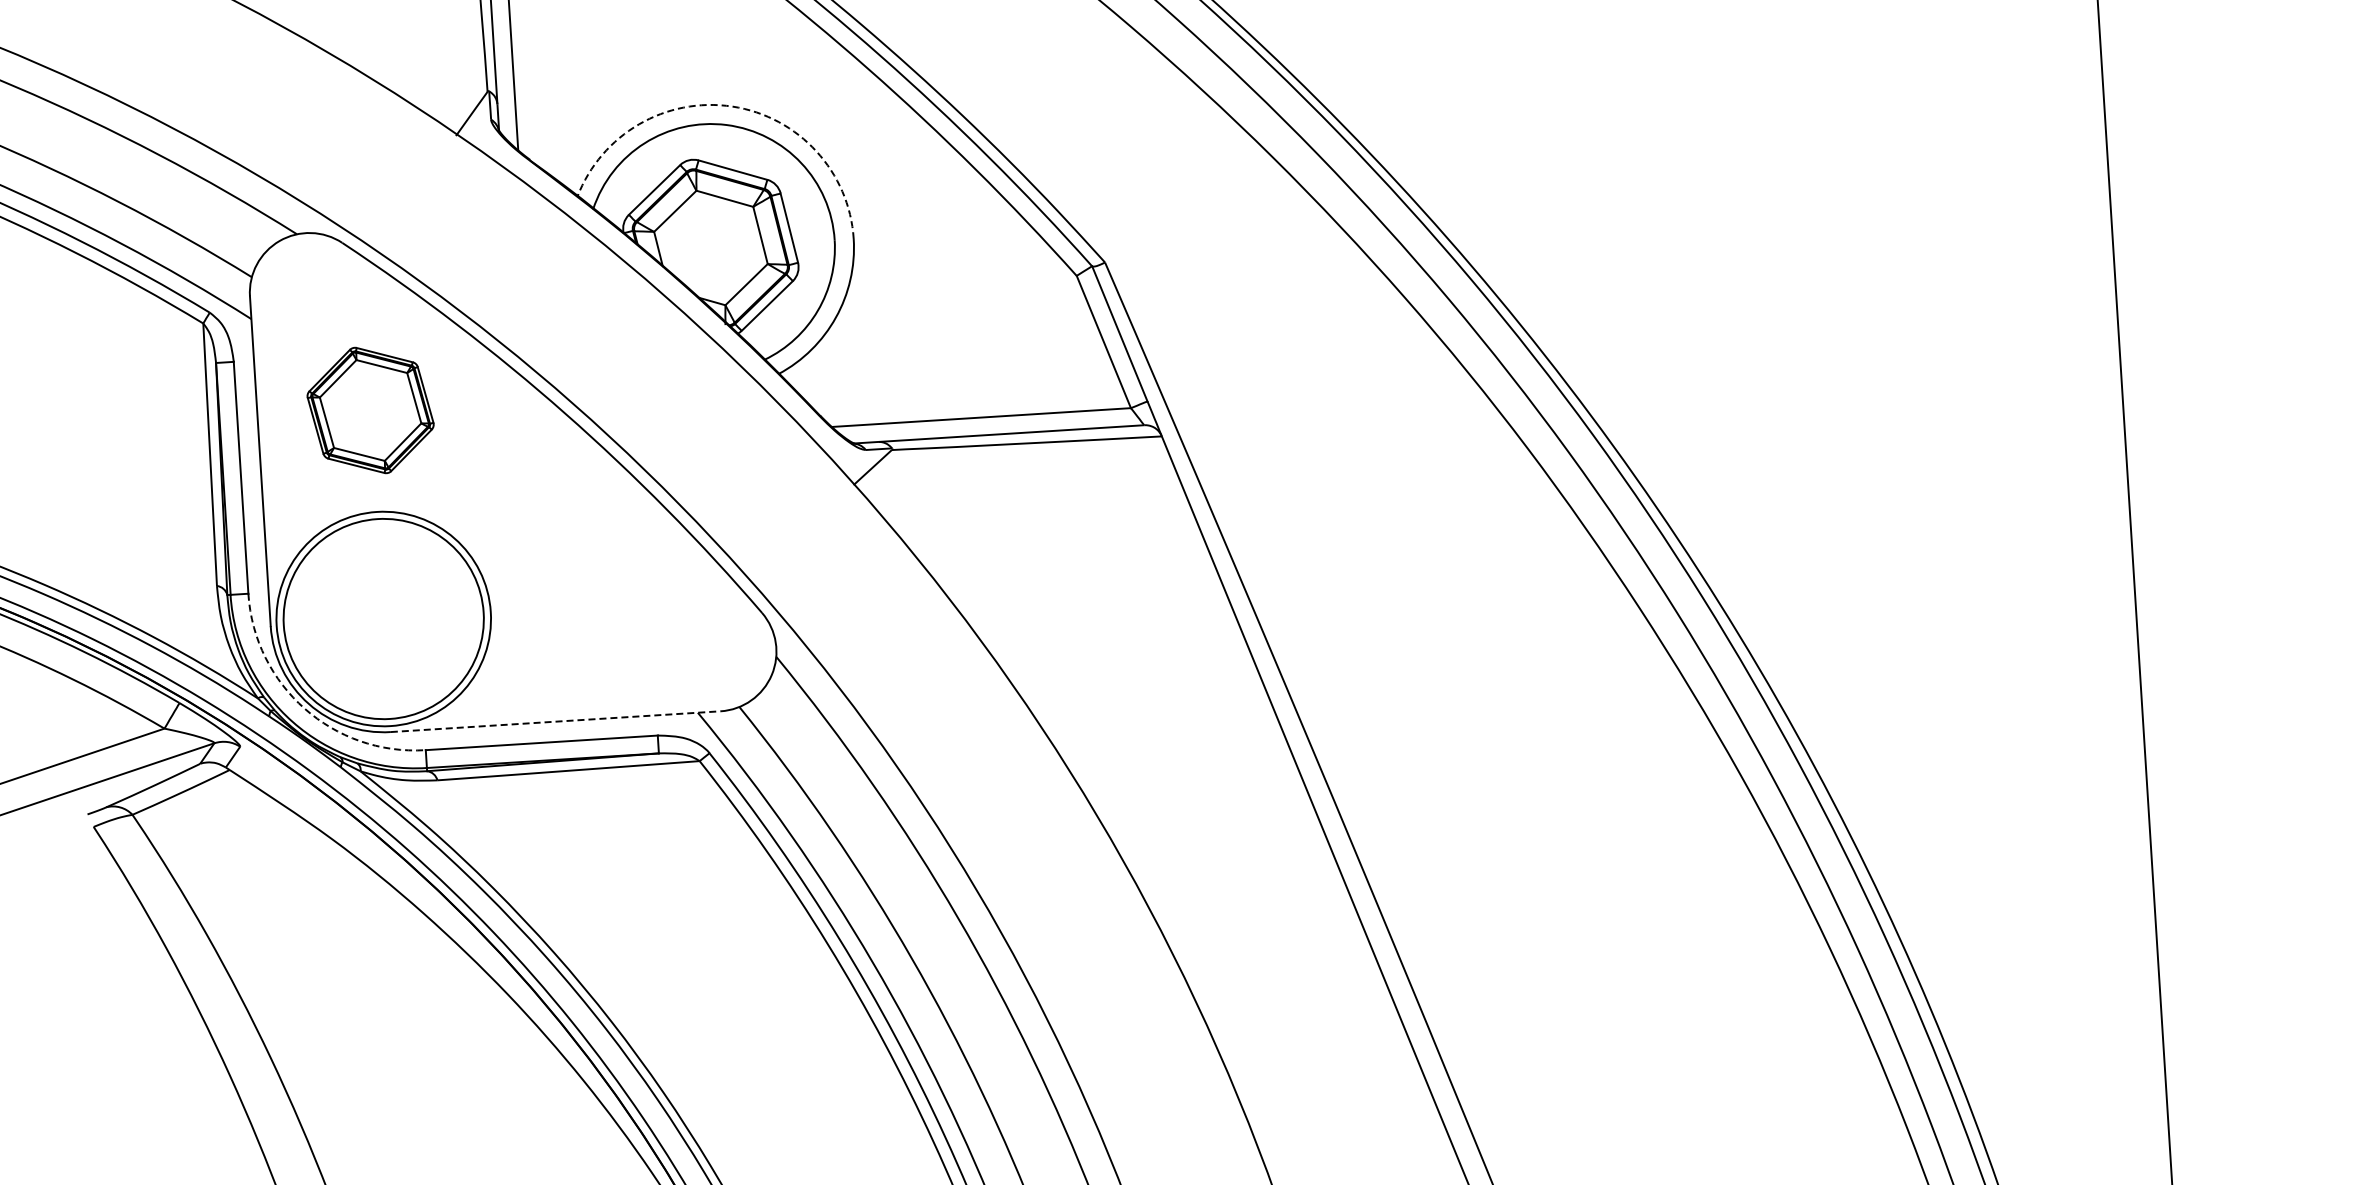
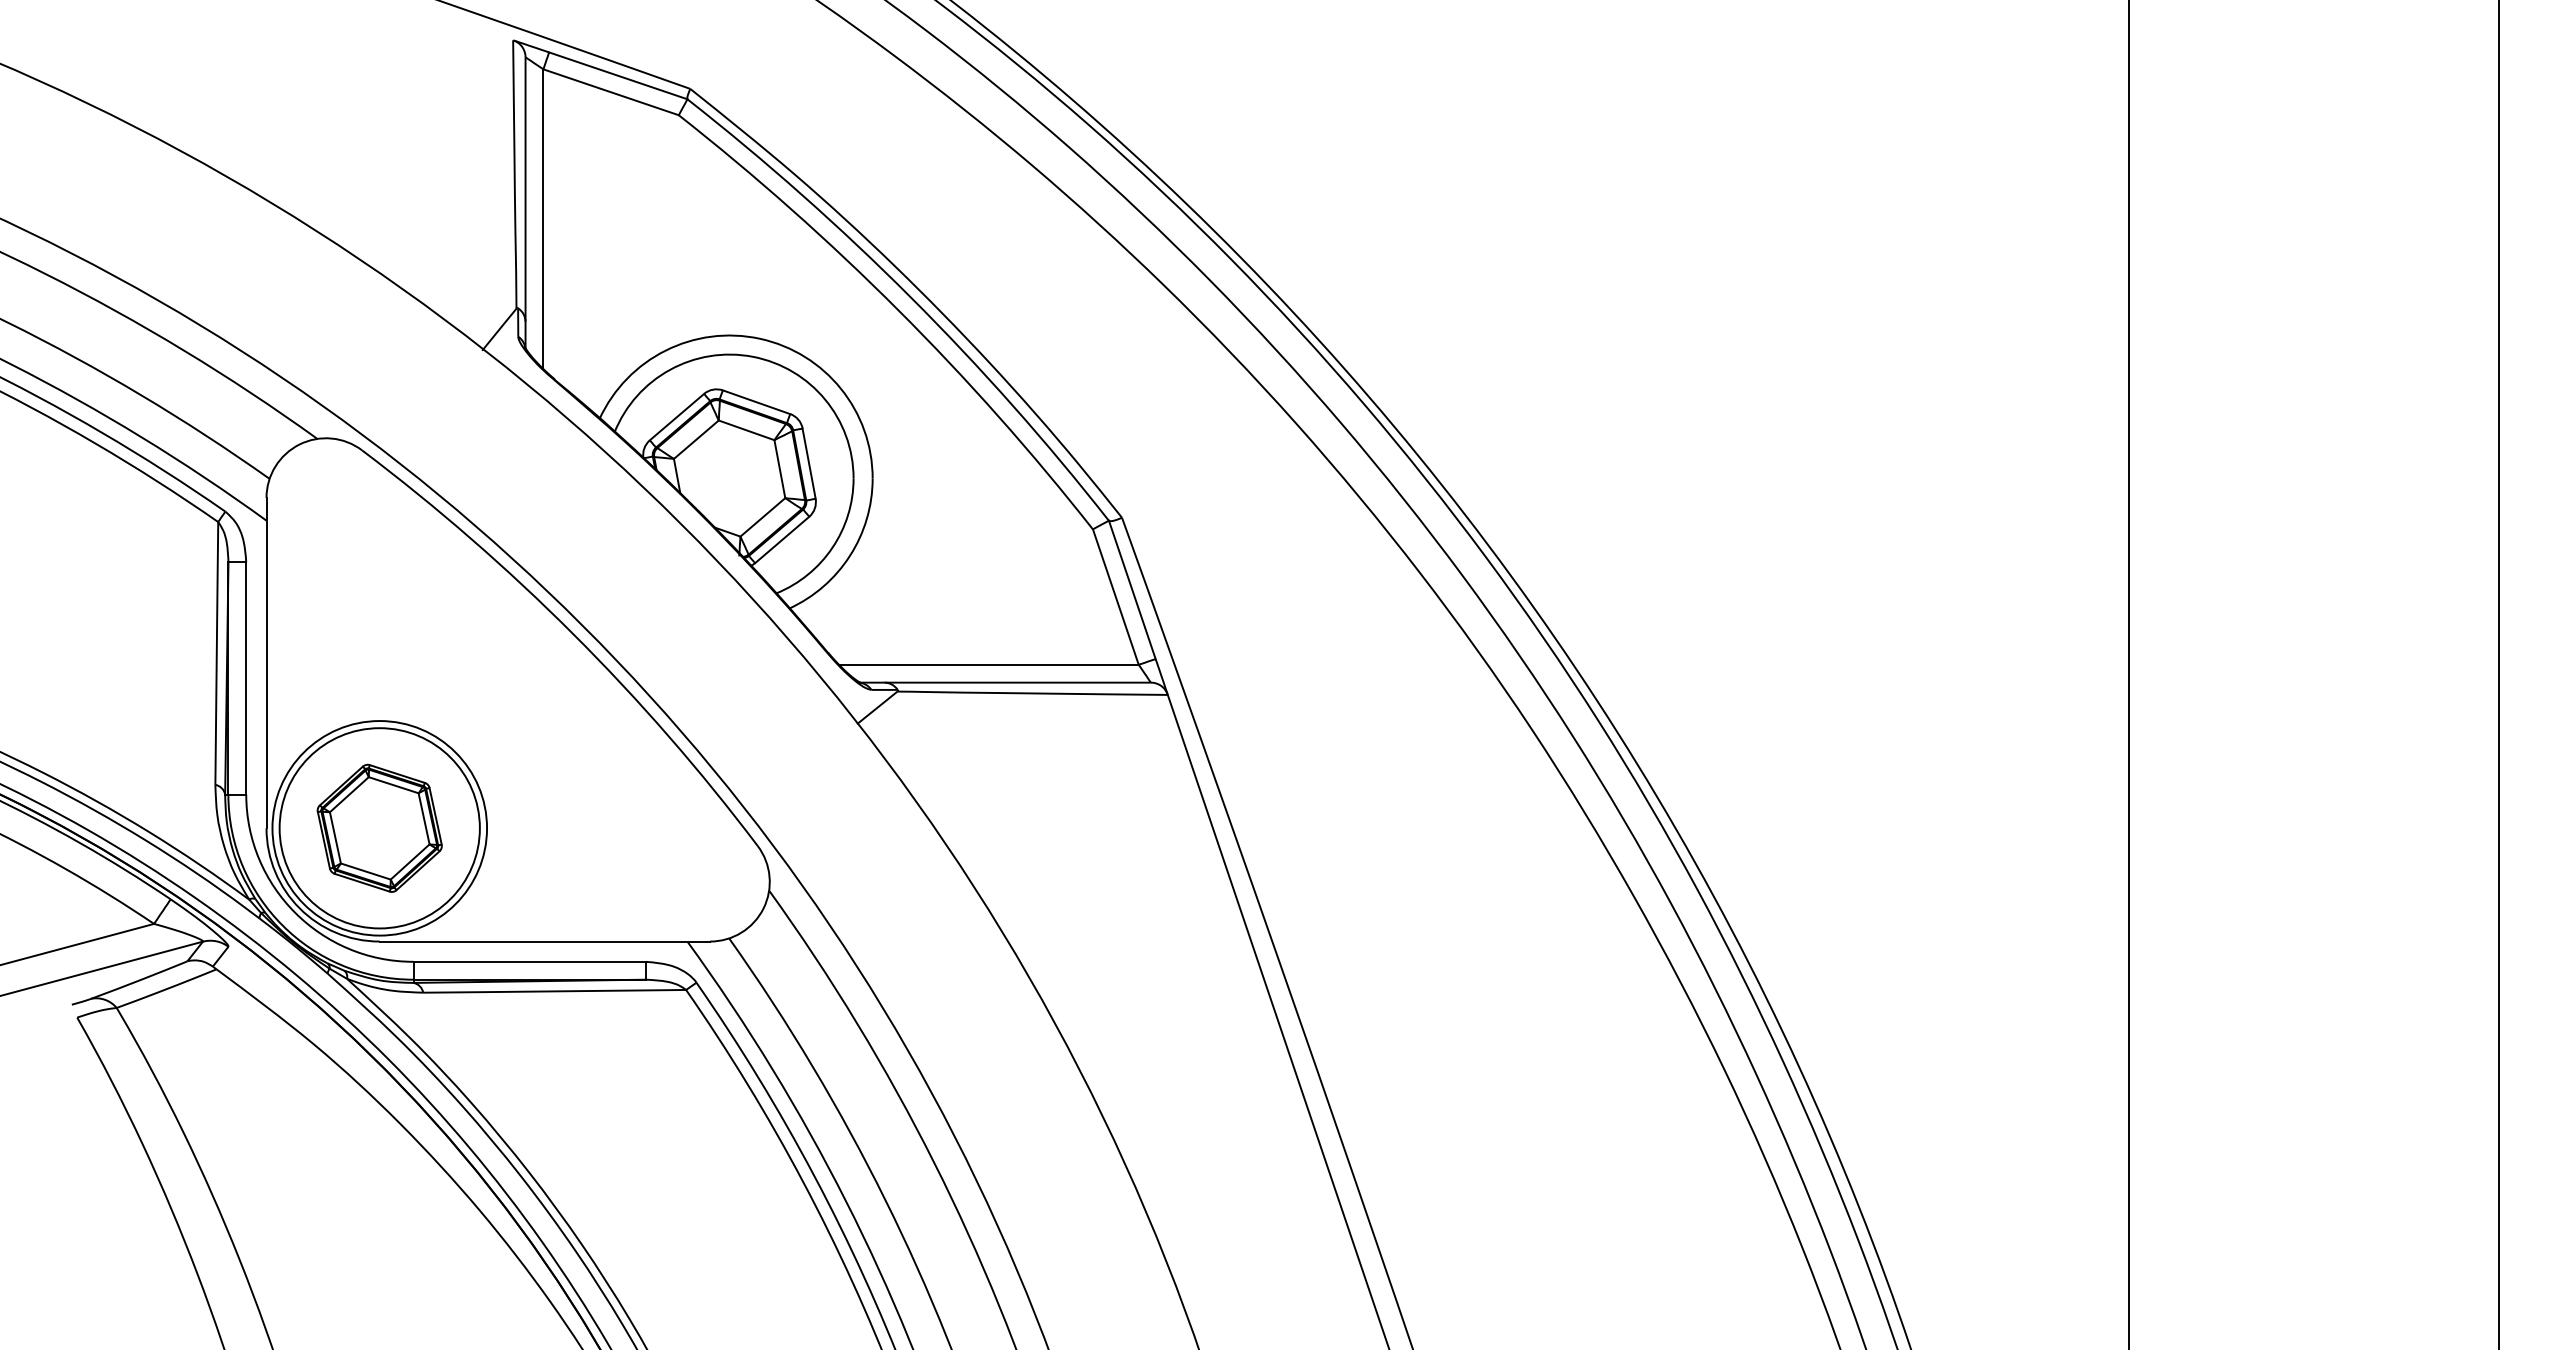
arc: (732, 106) -> (760, 338), dashed -> solid
part: (370, 409) -> (379, 827), moved
arc: (304, 708) -> (295, 912), dashed -> solid
line: (556, 721) -> (545, 941), dashed -> solid

